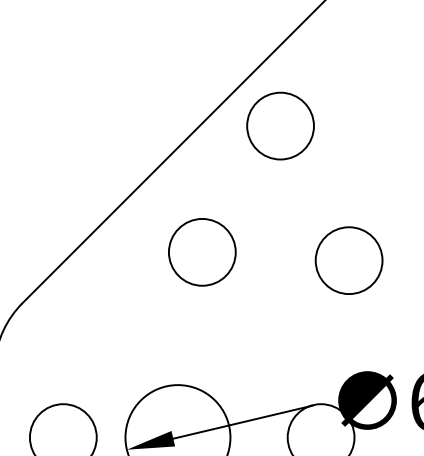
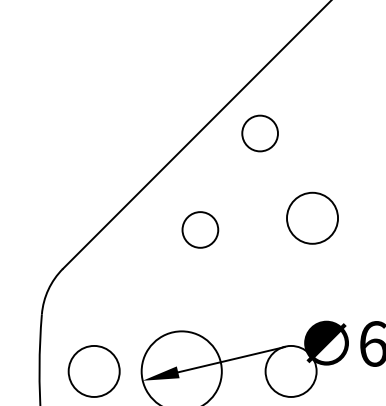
circle: (279, 126) -> (259, 133), size x0.7
circle: (201, 251) -> (199, 229), size x0.7
circle: (349, 259) -> (312, 217), moved

